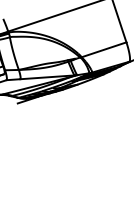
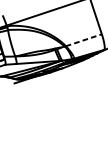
line: (104, 49) -> (84, 40), solid -> dashed

